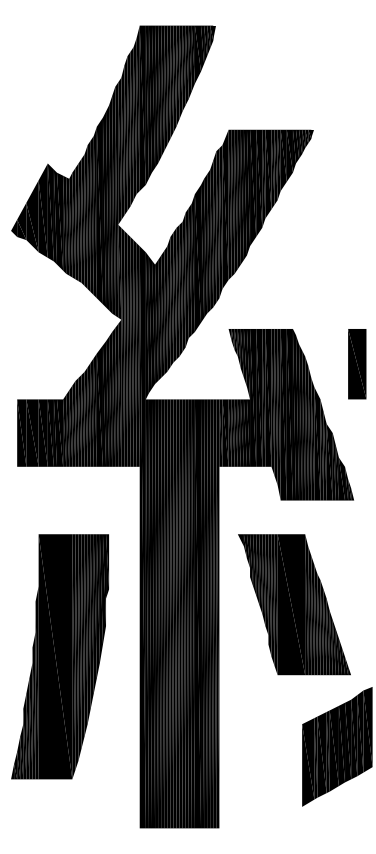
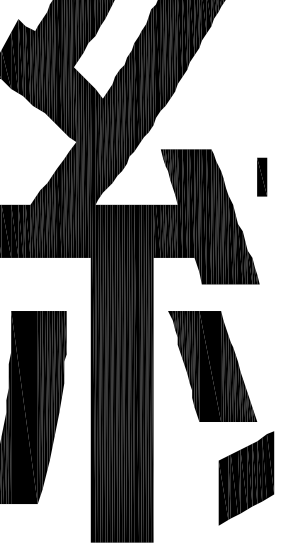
part: (357, 364) -> (262, 177), size x0.7

